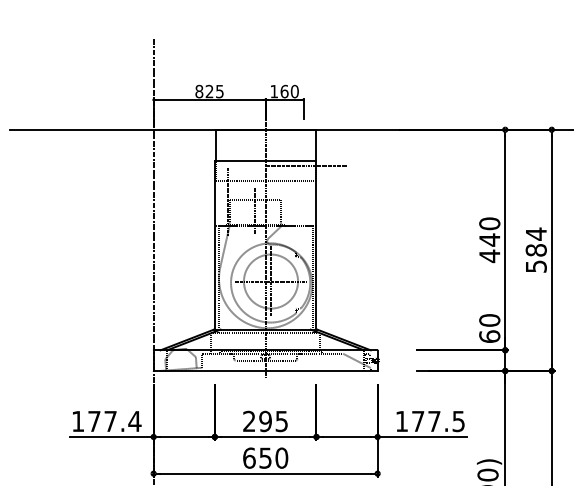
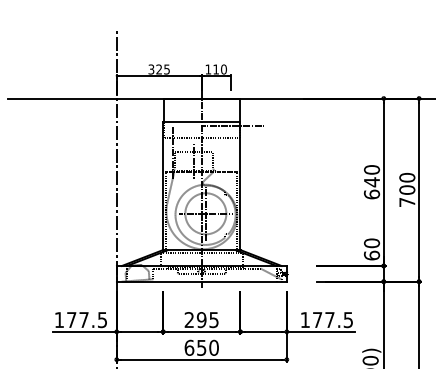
text: (199, 91) -> (151, 69), 825 -> 325
text: (285, 91) -> (216, 69), 160 -> 110
text: (536, 249) -> (407, 189), 584 -> 700
text: (489, 256) -> (371, 194), 440 -> 640
text: (134, 422) -> (102, 320), 177.4 -> 177.5

